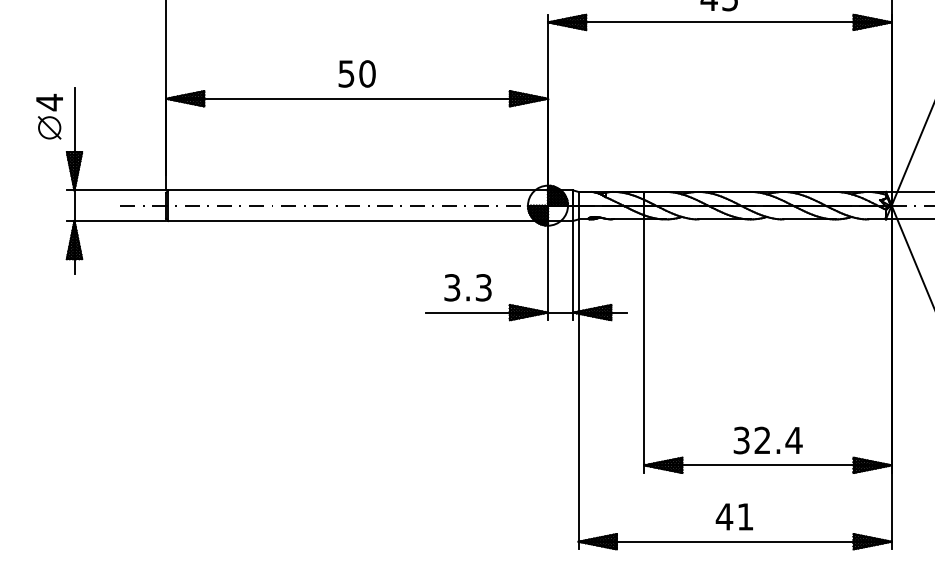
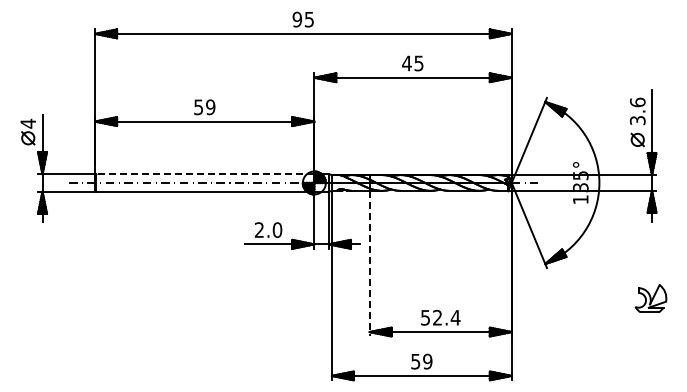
text: (367, 74) -> (210, 107), 50 -> 59
line: (358, 190) -> (205, 174), solid -> dashed
text: (468, 286) -> (268, 229), 3.3 -> 2.0
line: (643, 345) -> (369, 263), solid -> dashed
text: (741, 438) -> (425, 316), 32.4 -> 52.4
text: (734, 516) -> (421, 361), 41 -> 59

